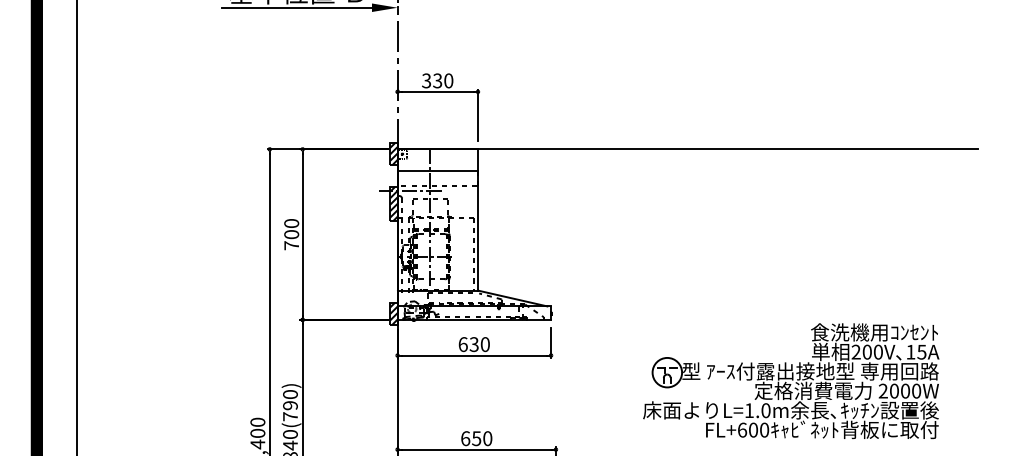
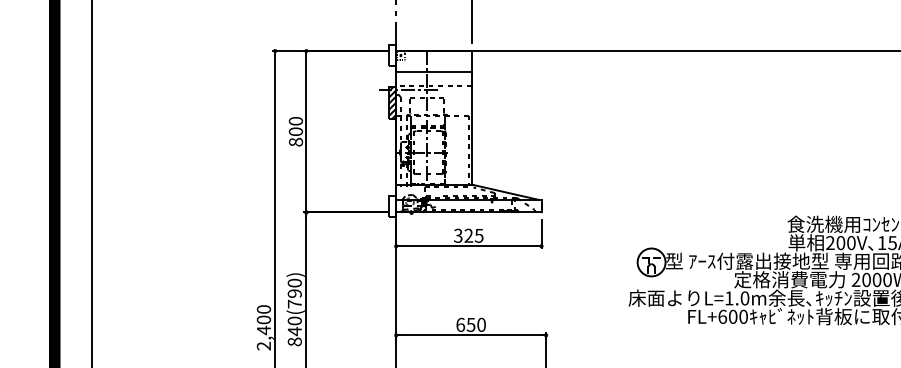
hatch: (393, 154) -> (392, 55), removed
text: (291, 245) -> (295, 142), 700 -> 800
hatch: (393, 313) -> (392, 206), removed
text: (473, 344) -> (468, 235), 630 -> 325

